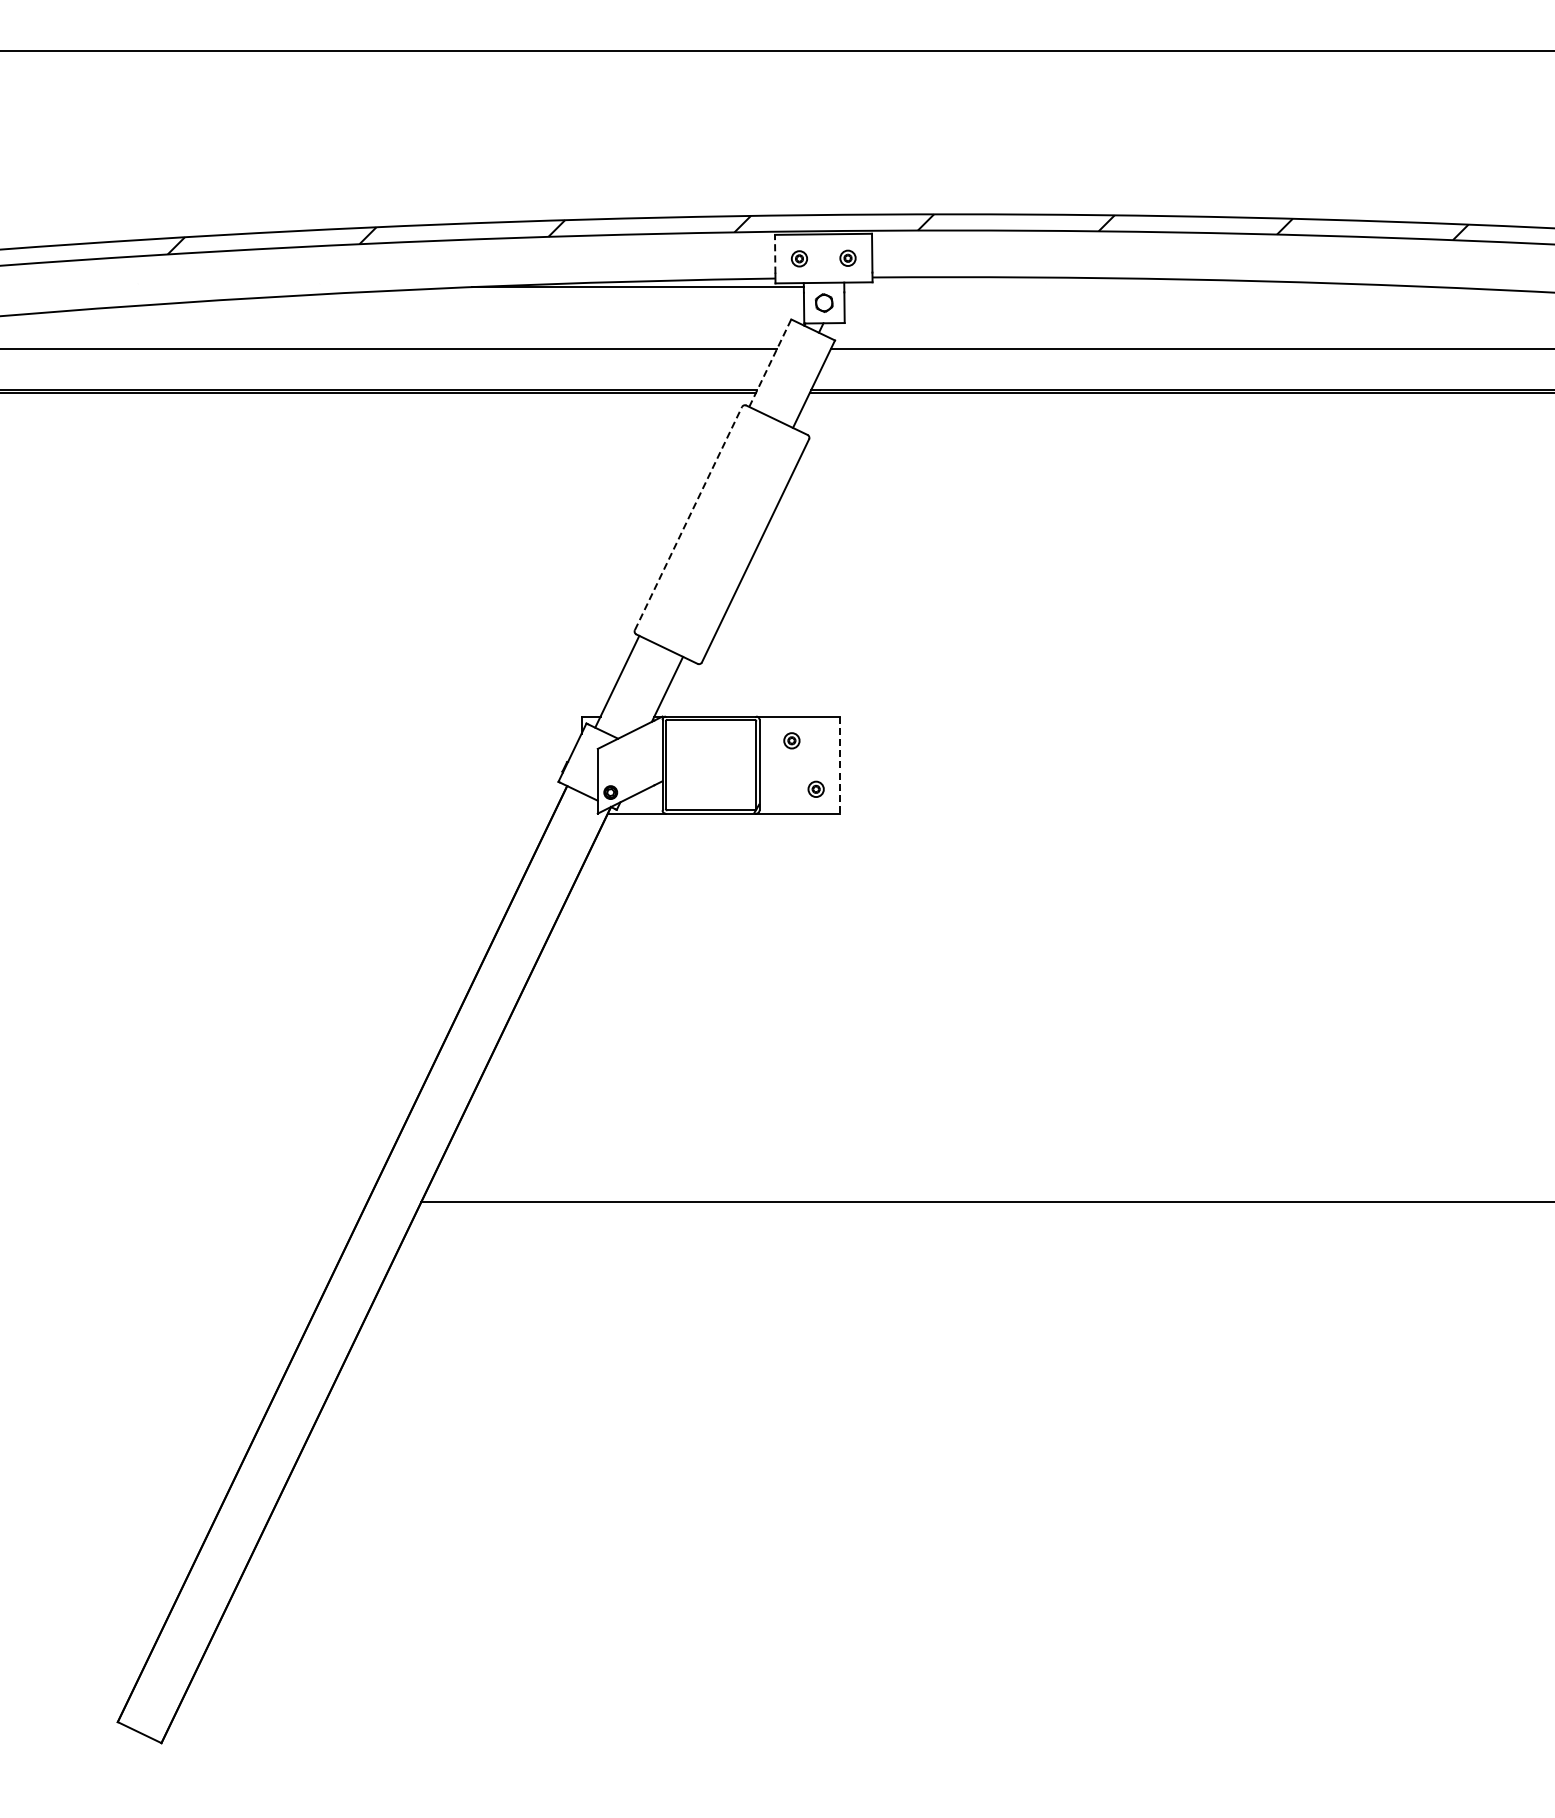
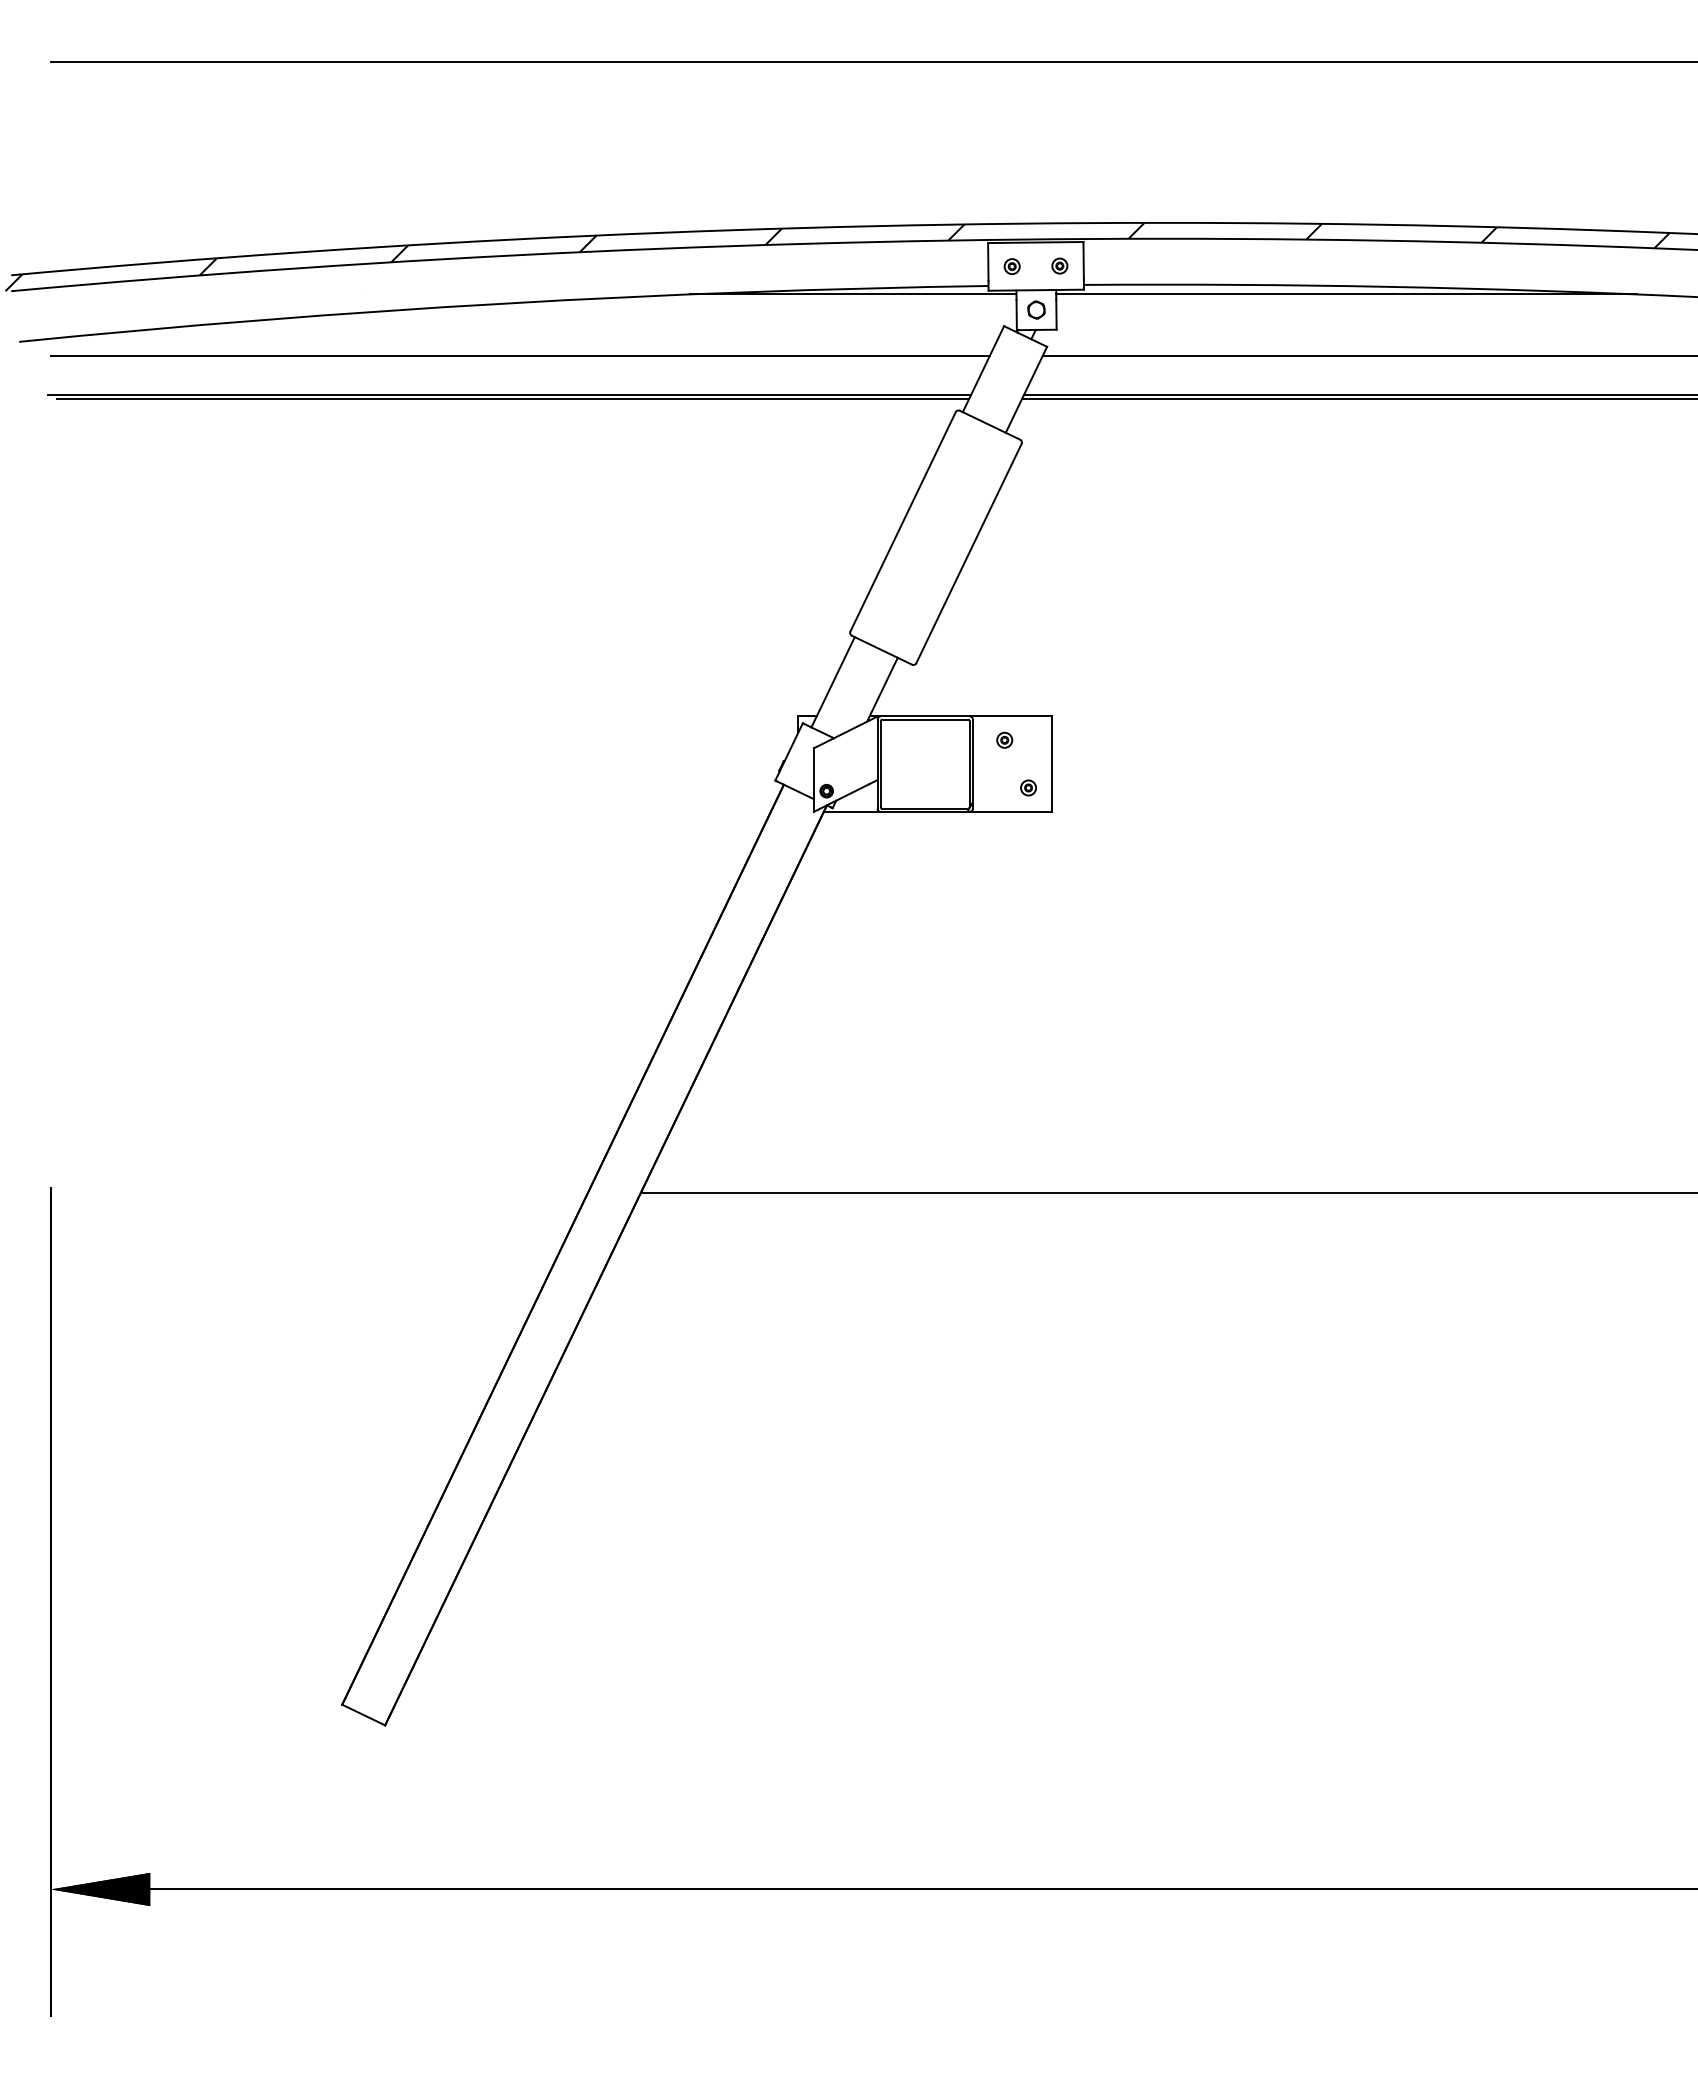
line: (775, 253) -> (988, 261), dashed -> solid
line: (1139, 287) -> (1346, 294), added
line: (770, 363) -> (983, 369), dashed -> solid
line: (688, 518) -> (903, 521), dashed -> solid
line: (840, 765) -> (1052, 764), dashed -> solid

